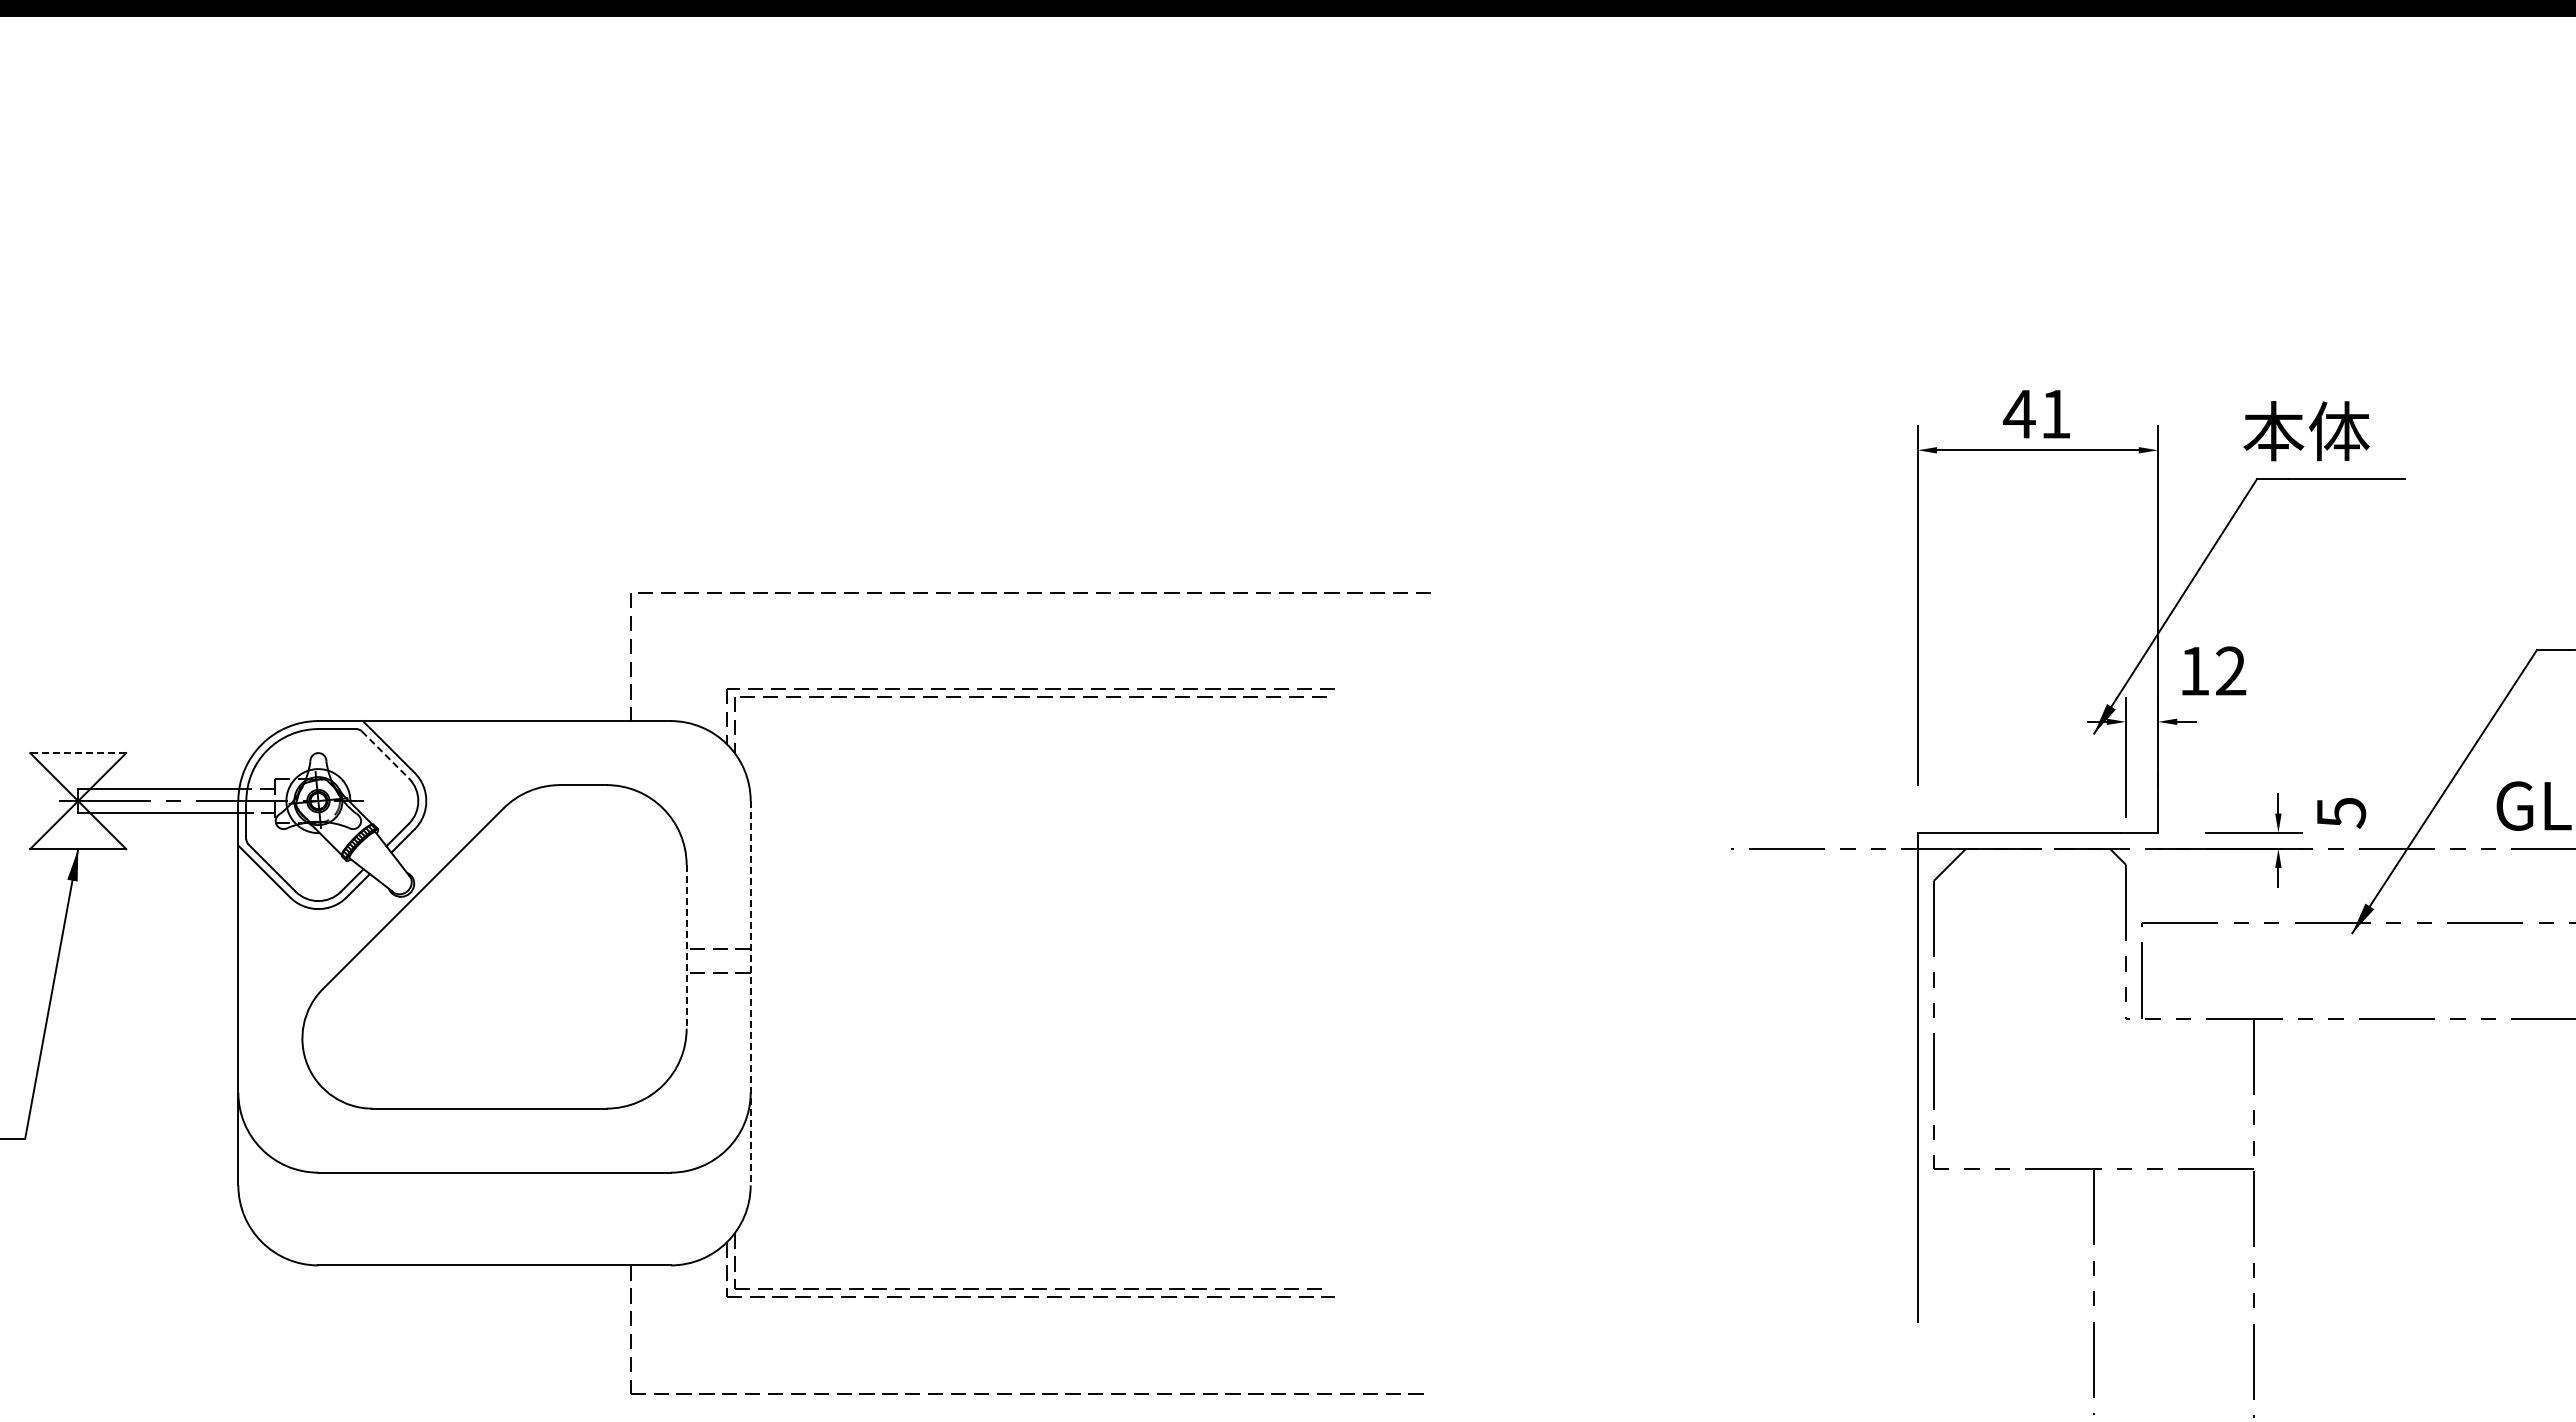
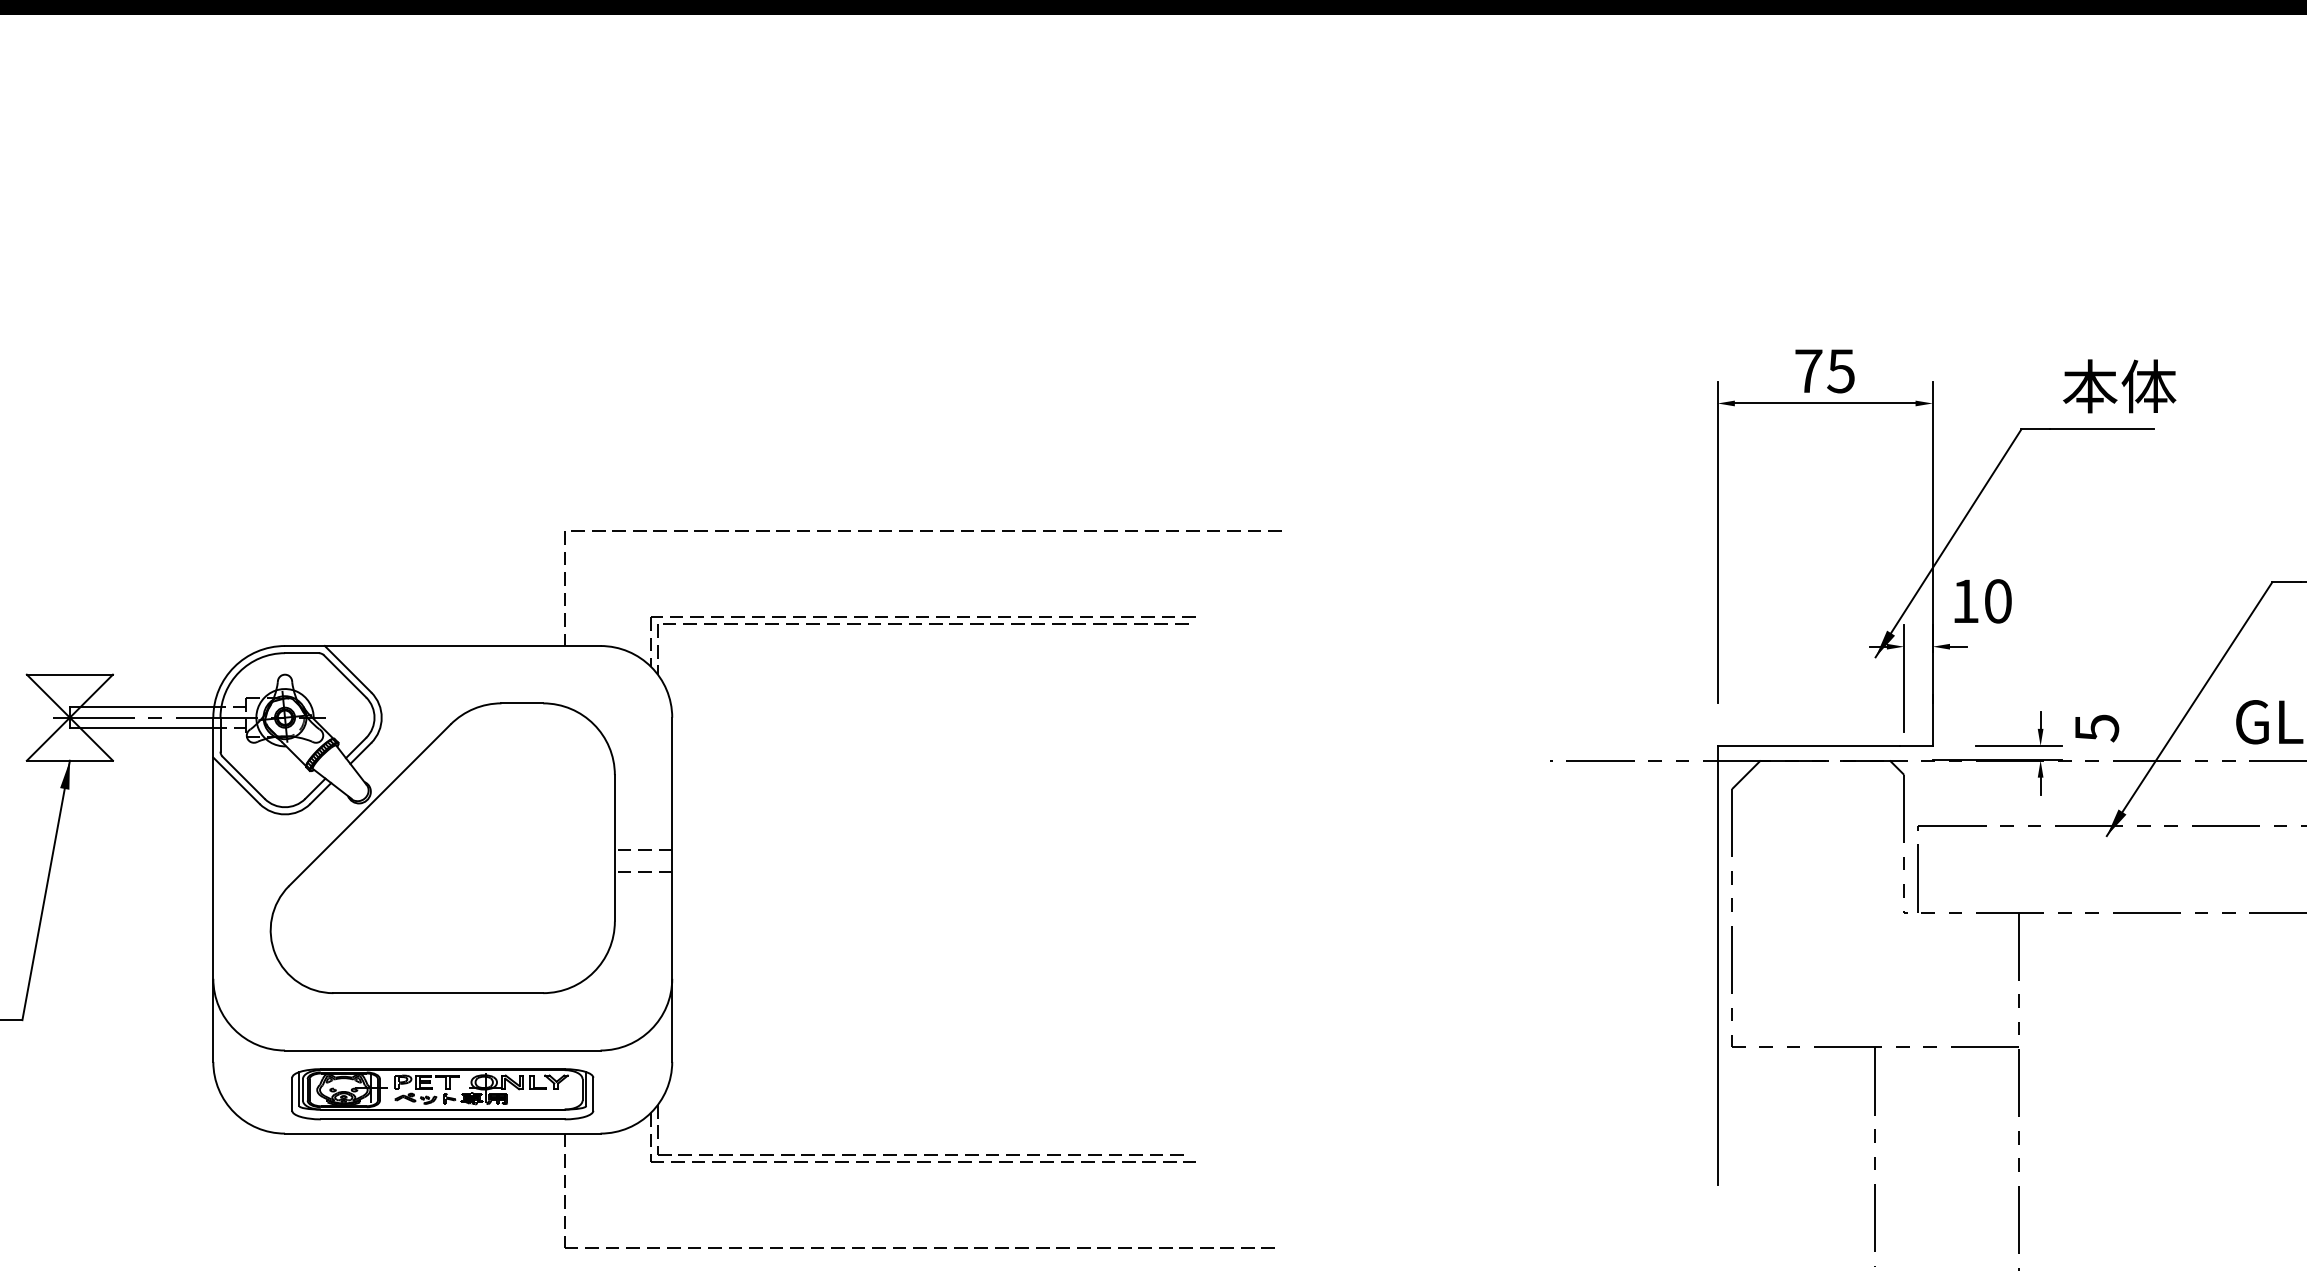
text: (2036, 414) -> (1823, 371), 41 -> 75
text: (2306, 431) -> (2119, 386), moved
text: (2231, 671) -> (1998, 601), 12 -> 10
line: (77, 753) -> (69, 675), dashed -> solid
line: (385, 755) -> (345, 676), dashed -> solid
line: (686, 946) -> (614, 847), dashed -> solid
line: (750, 993) -> (672, 890), dashed -> solid
part: (494, 1221) -> (442, 1094), added

